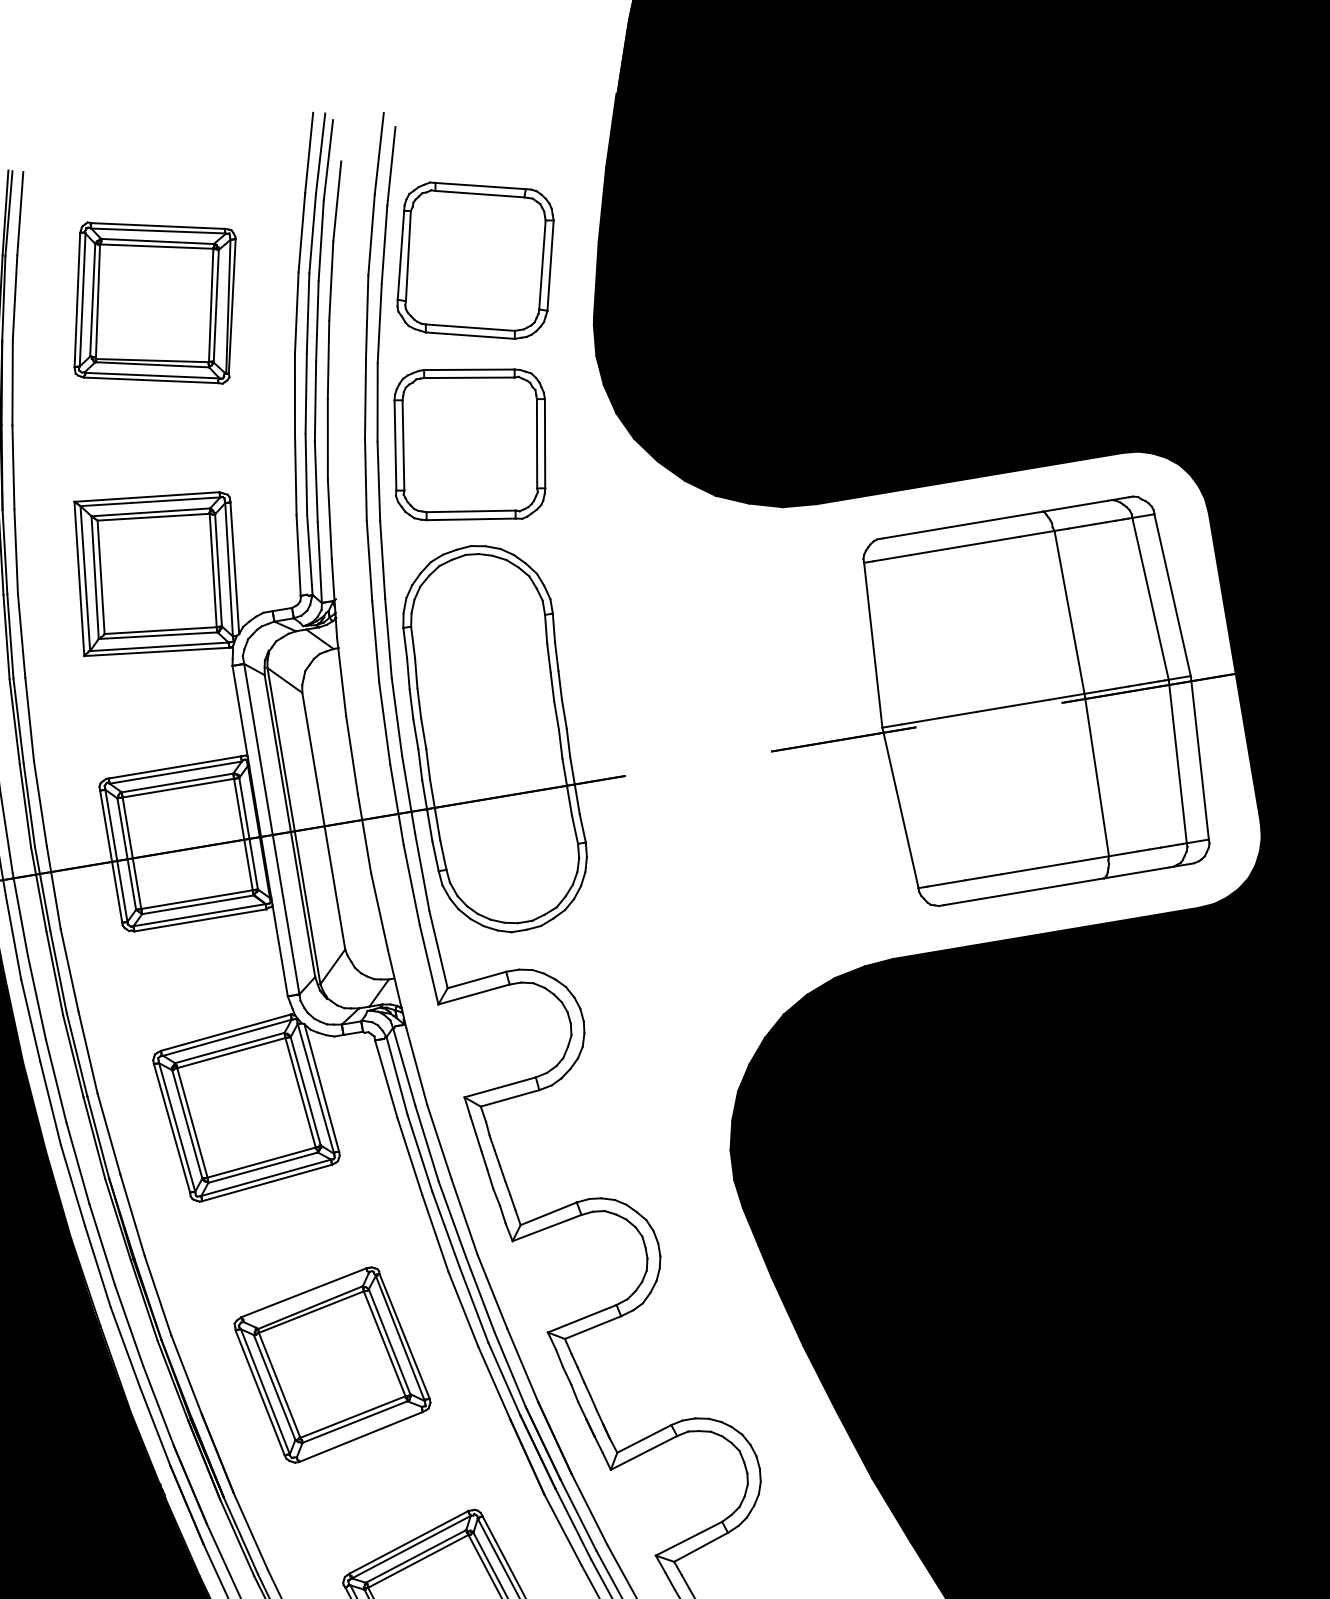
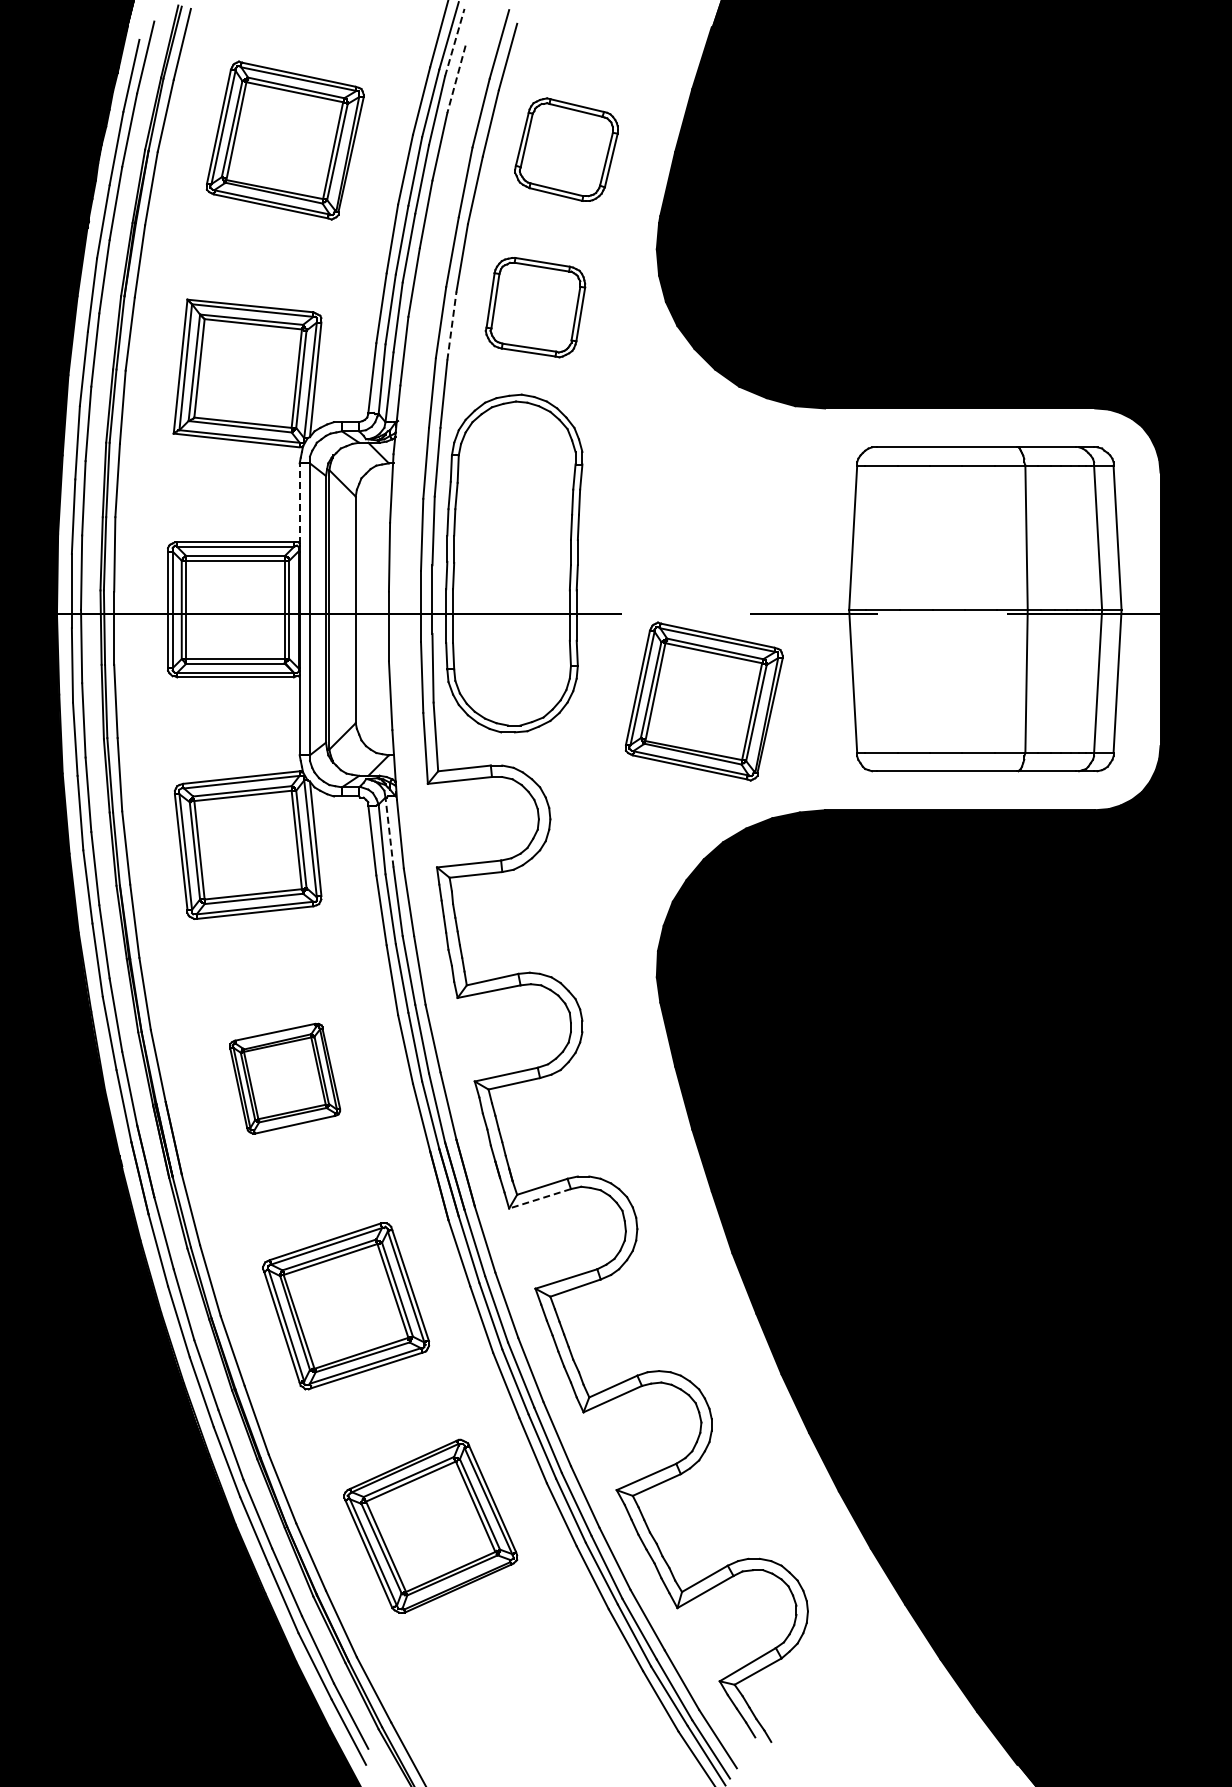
line: (328, 160) -> (454, 42), solid -> dashed
line: (337, 201) -> (456, 79), solid -> dashed
part: (475, 259) -> (566, 149), size x0.7
part: (469, 444) -> (535, 307), size x0.7
line: (378, 482) -> (451, 326), solid -> dashed
line: (239, 710) -> (299, 502), solid -> dashed
part: (734, 858) -> (703, 701), added
line: (404, 1066) -> (389, 832), solid -> dashed
part: (331, 1365) -> (284, 1078), size x0.7
line: (643, 1452) -> (539, 1198), solid -> dashed

